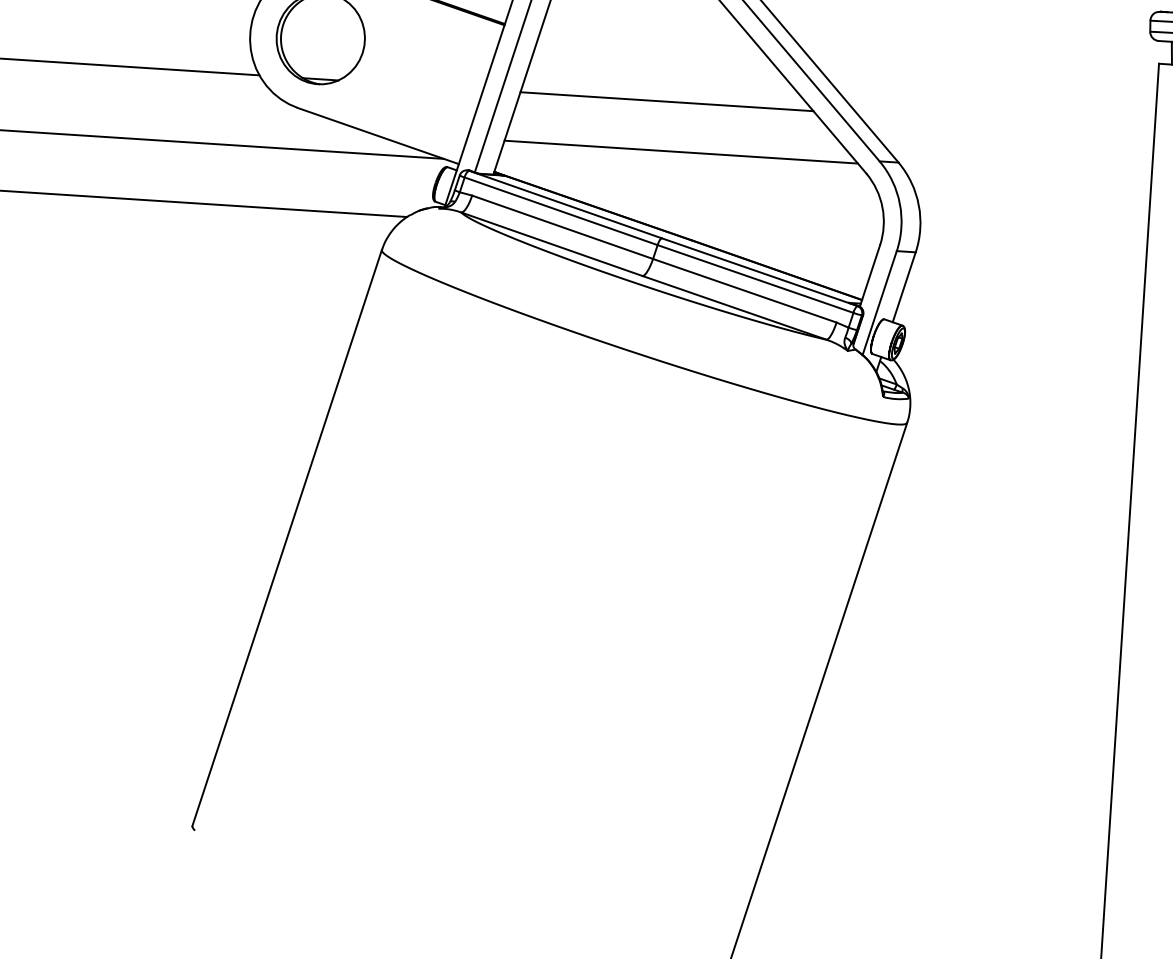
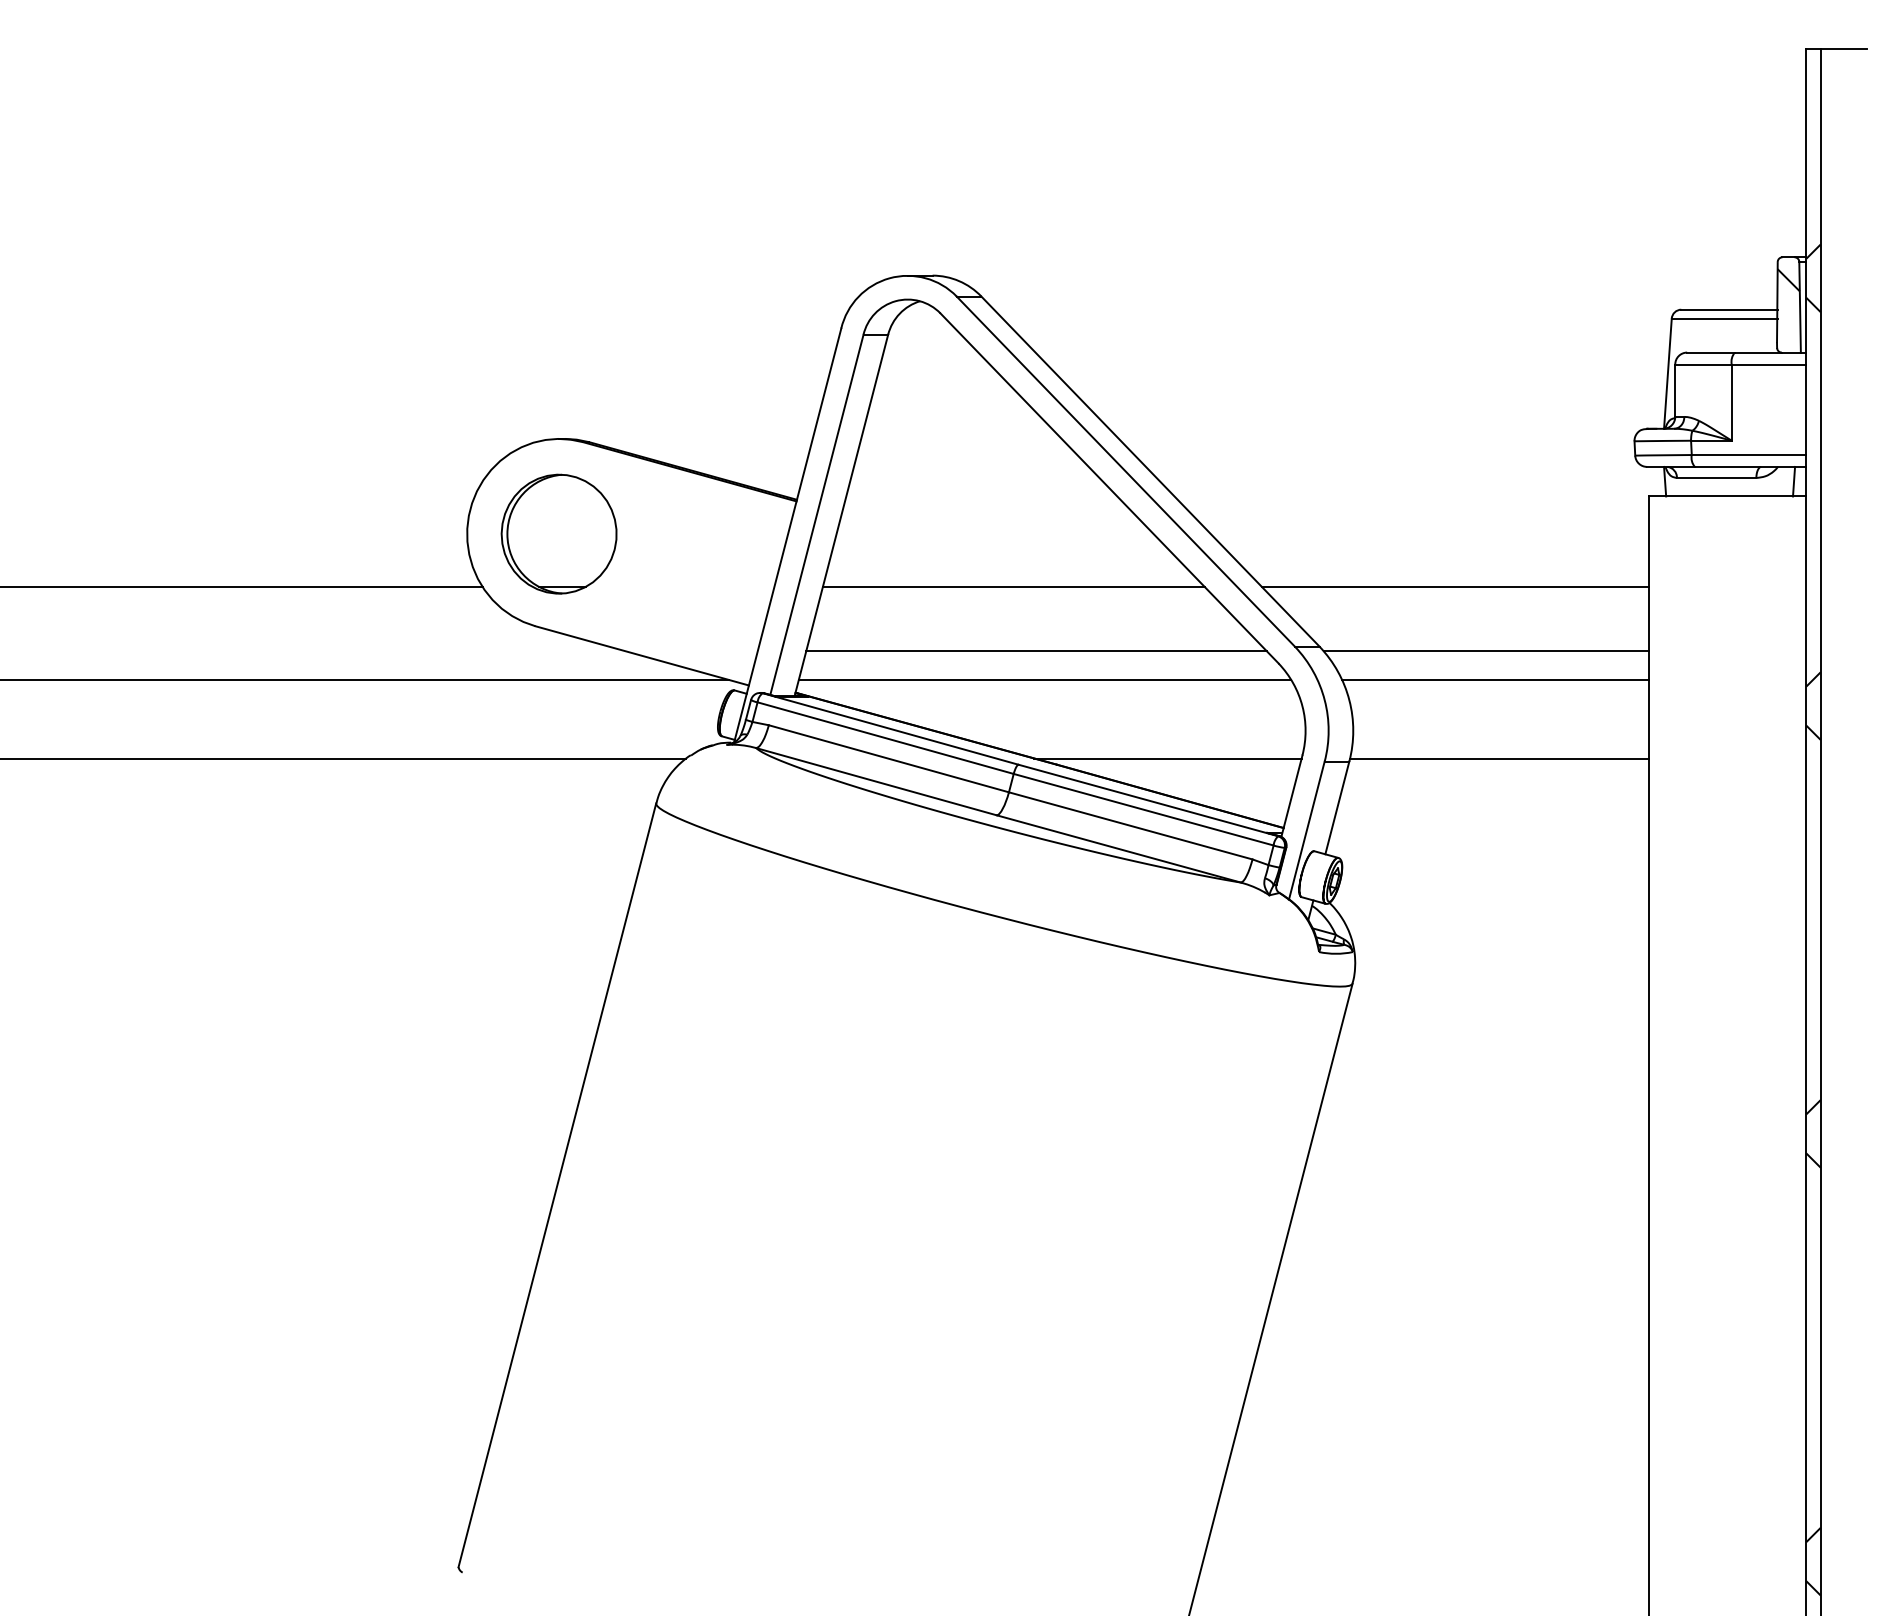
line: (1005, 124) -> (1455, 587), added
line: (685, 174) -> (1044, 679), added
line: (1026, 174) -> (1486, 651), added
line: (1031, 196) -> (1495, 679), added
line: (776, 240) -> (1167, 758), added
line: (1031, 257) -> (1499, 758), added

